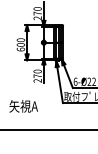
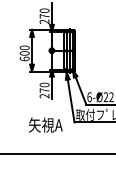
text: (23, 106) -> (45, 125), moved

